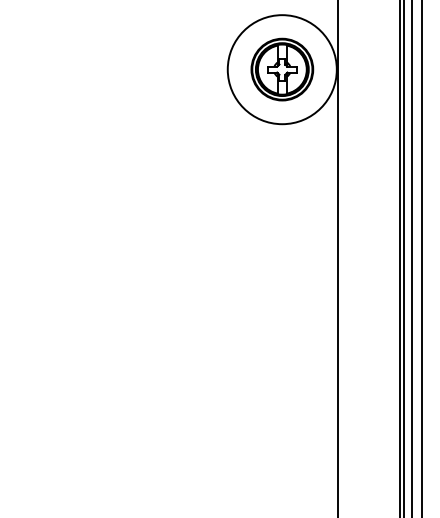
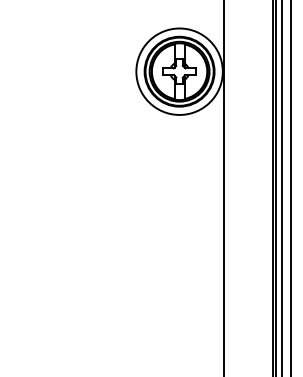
part: (282, 69) -> (179, 71), size x1.43

